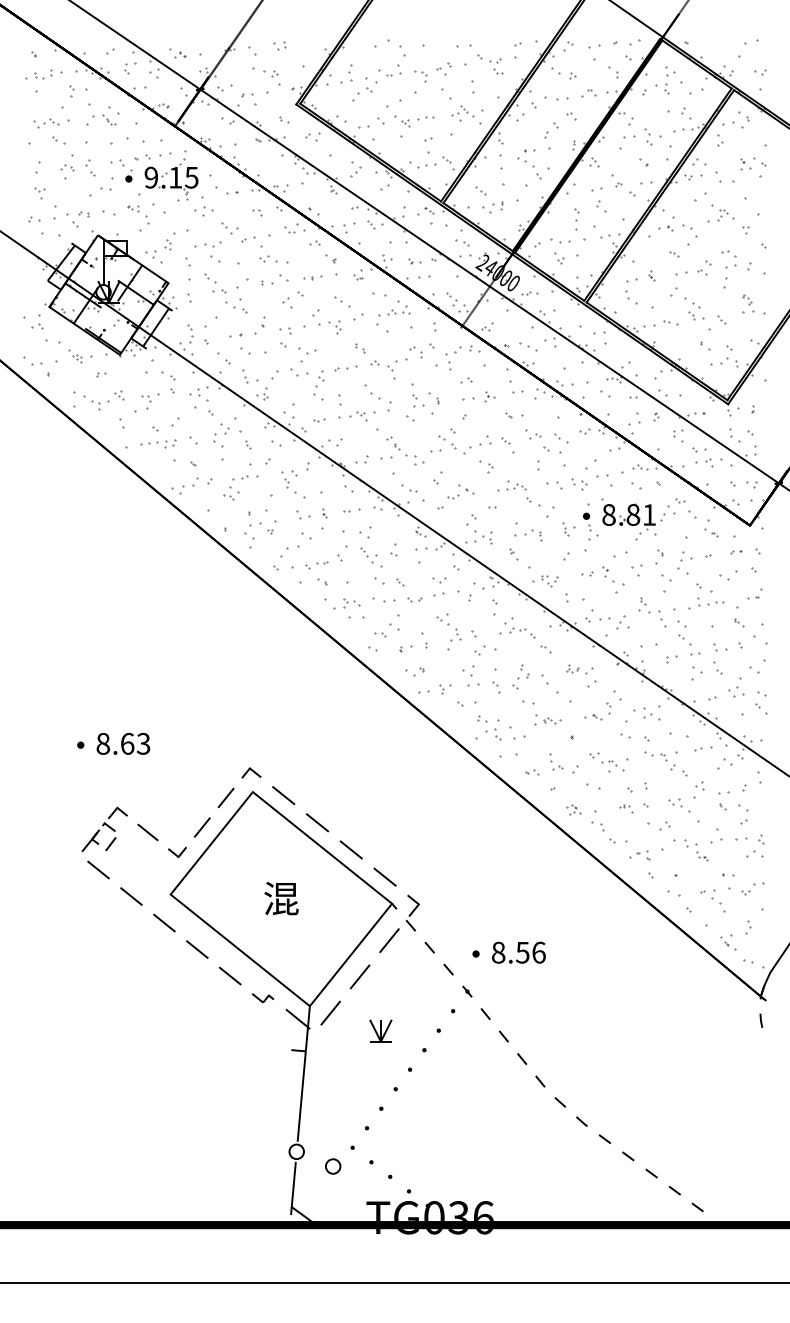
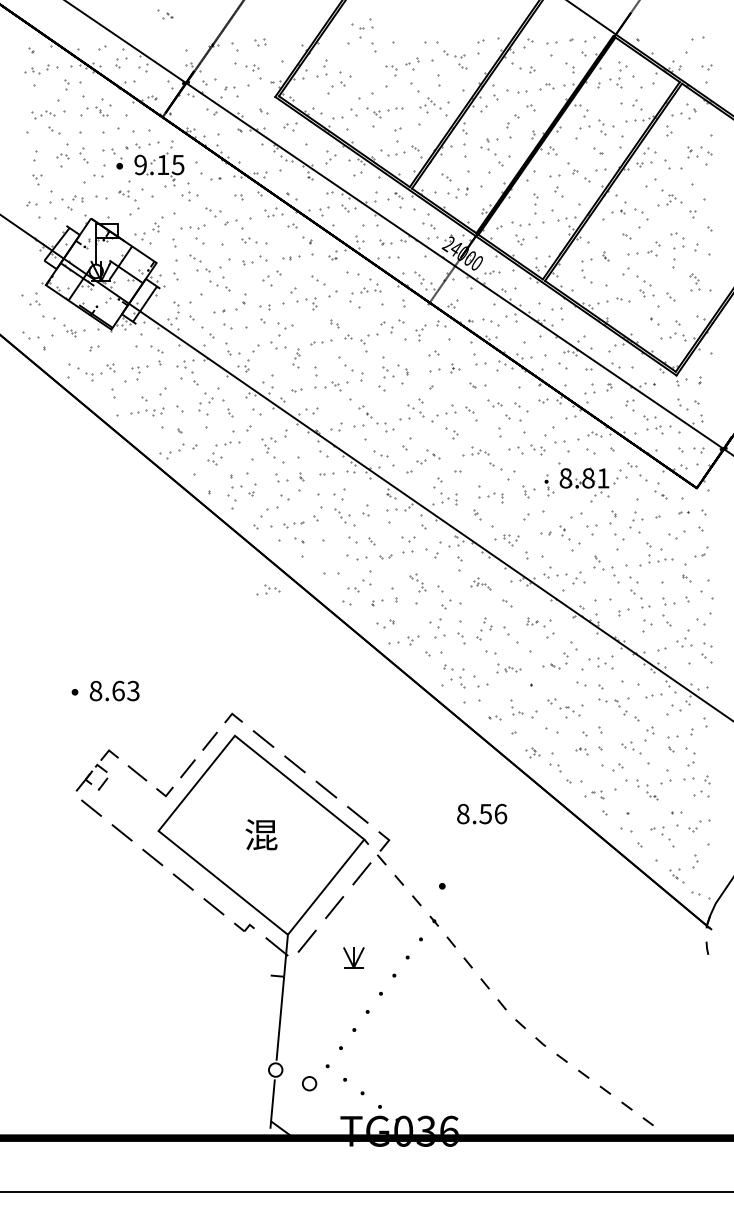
part: (178, 53) -> (165, 14), moved
part: (390, 69) -> (362, 23), moved
part: (452, 357) -> (420, 332), size x0.7
part: (319, 384) -> (296, 357), size x0.7
part: (590, 521) -> (548, 484), size x0.6
part: (347, 603) -> (268, 589), moved
part: (449, 627) -> (417, 582), size x0.7
part: (517, 628) -> (480, 583), size x0.6
text: (519, 952) -> (482, 813), moved

